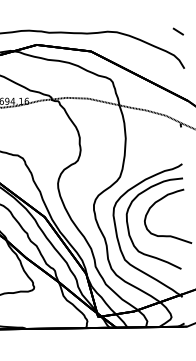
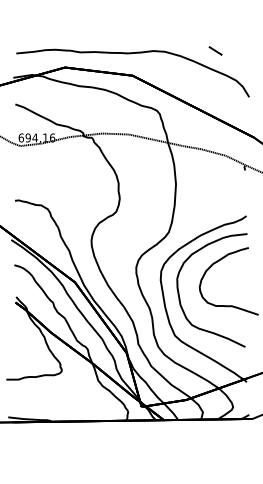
line: (178, 31) -> (215, 50), moved

